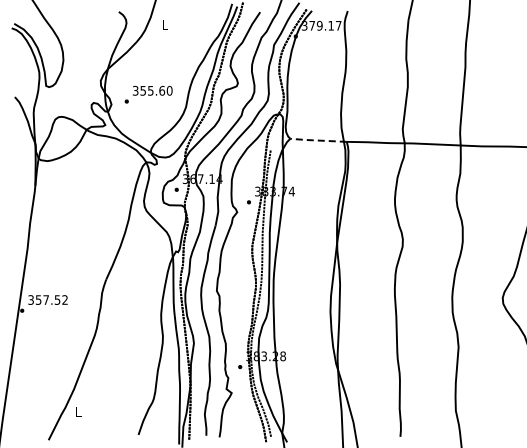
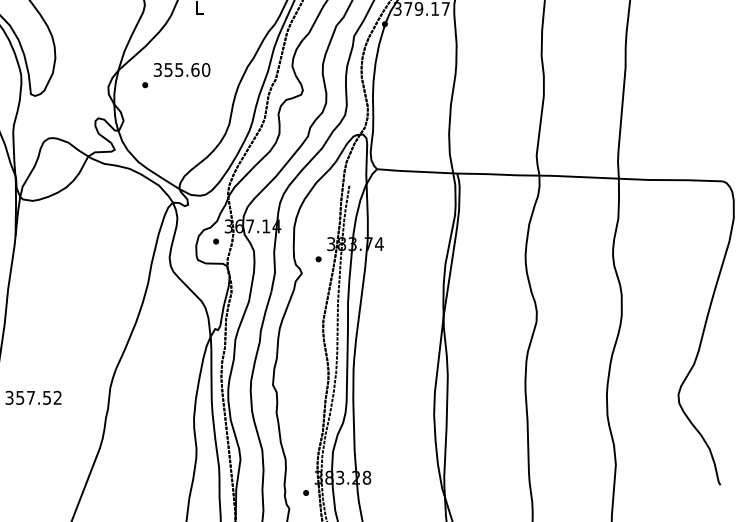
text: (148, 94) -> (176, 75), moved
line: (317, 140) -> (415, 171), dashed -> solid

